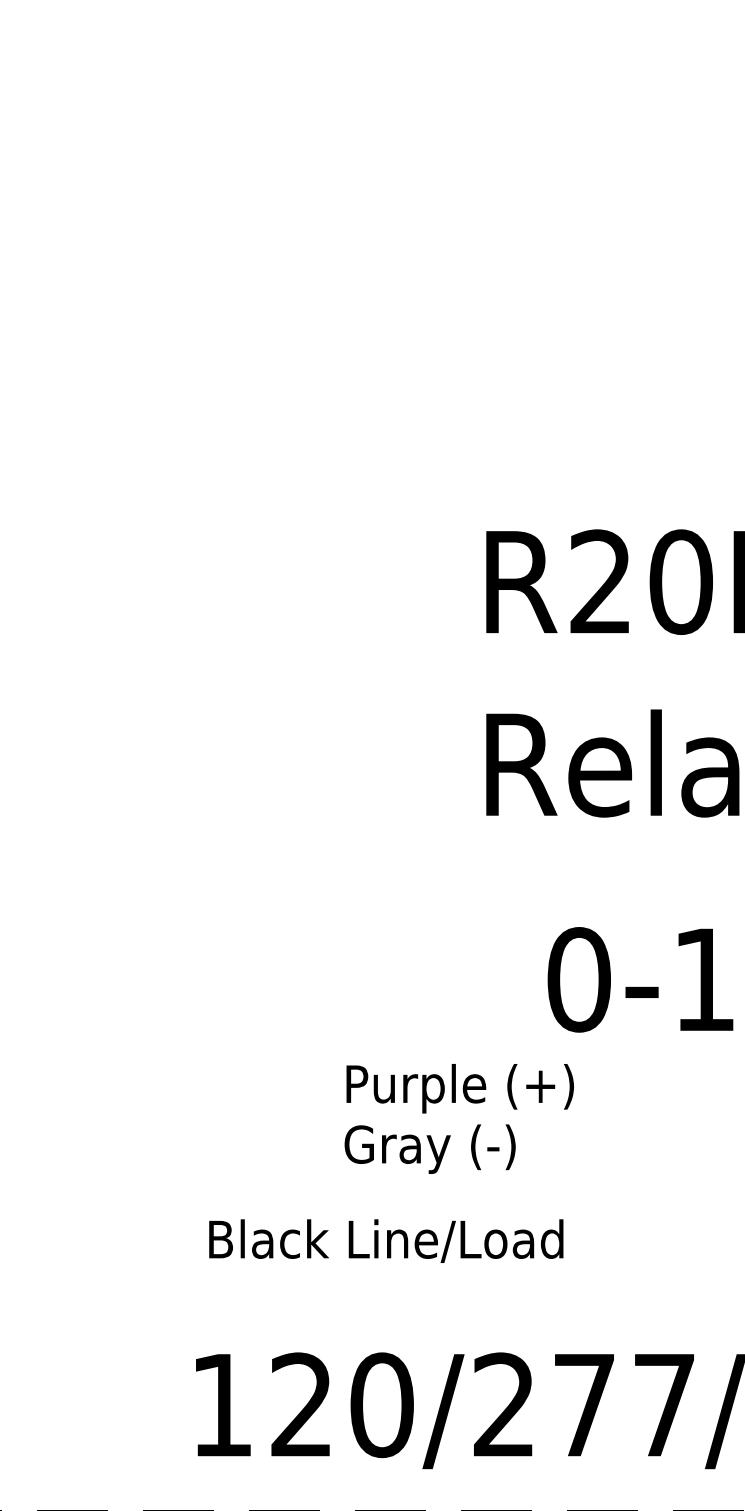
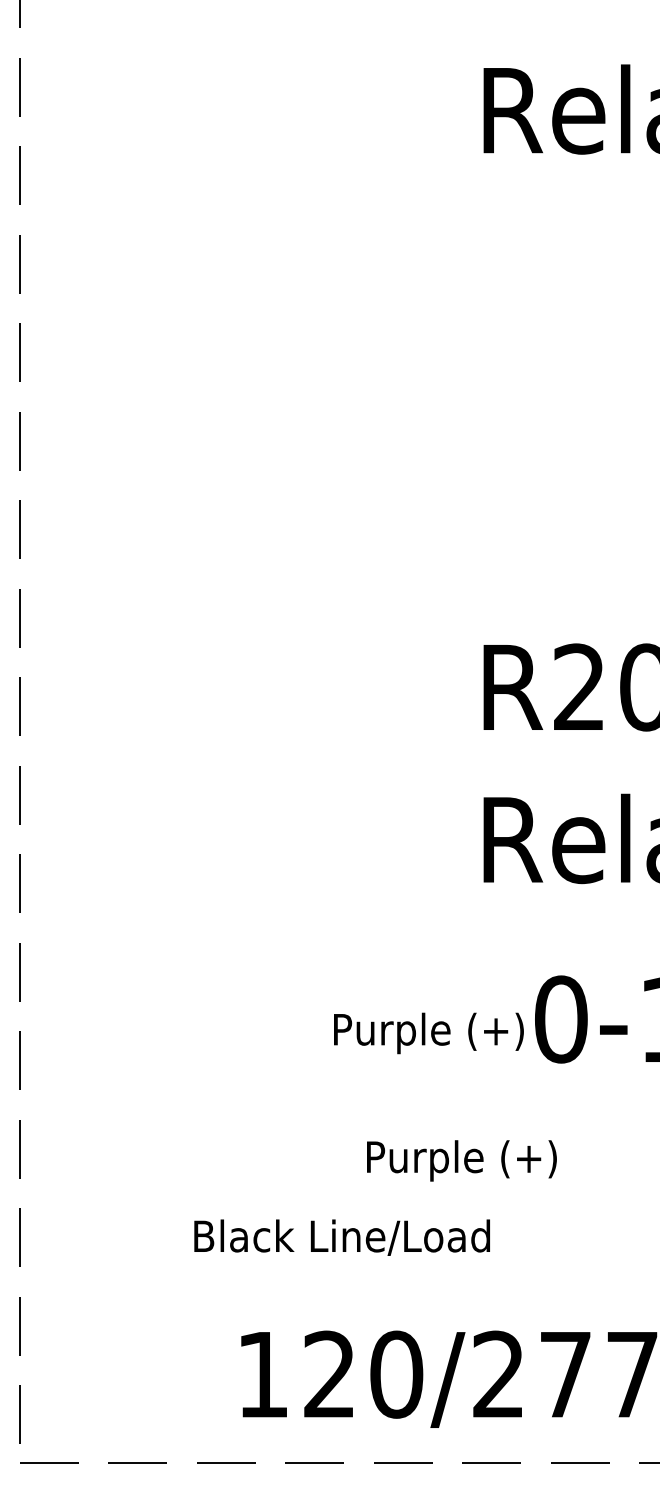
text: (459, 1088) -> (428, 1033), moved
text: (458, 1148) -> (460, 1160), Gray (-) -> Purple (+)
text: (385, 1240) -> (341, 1237), moved

